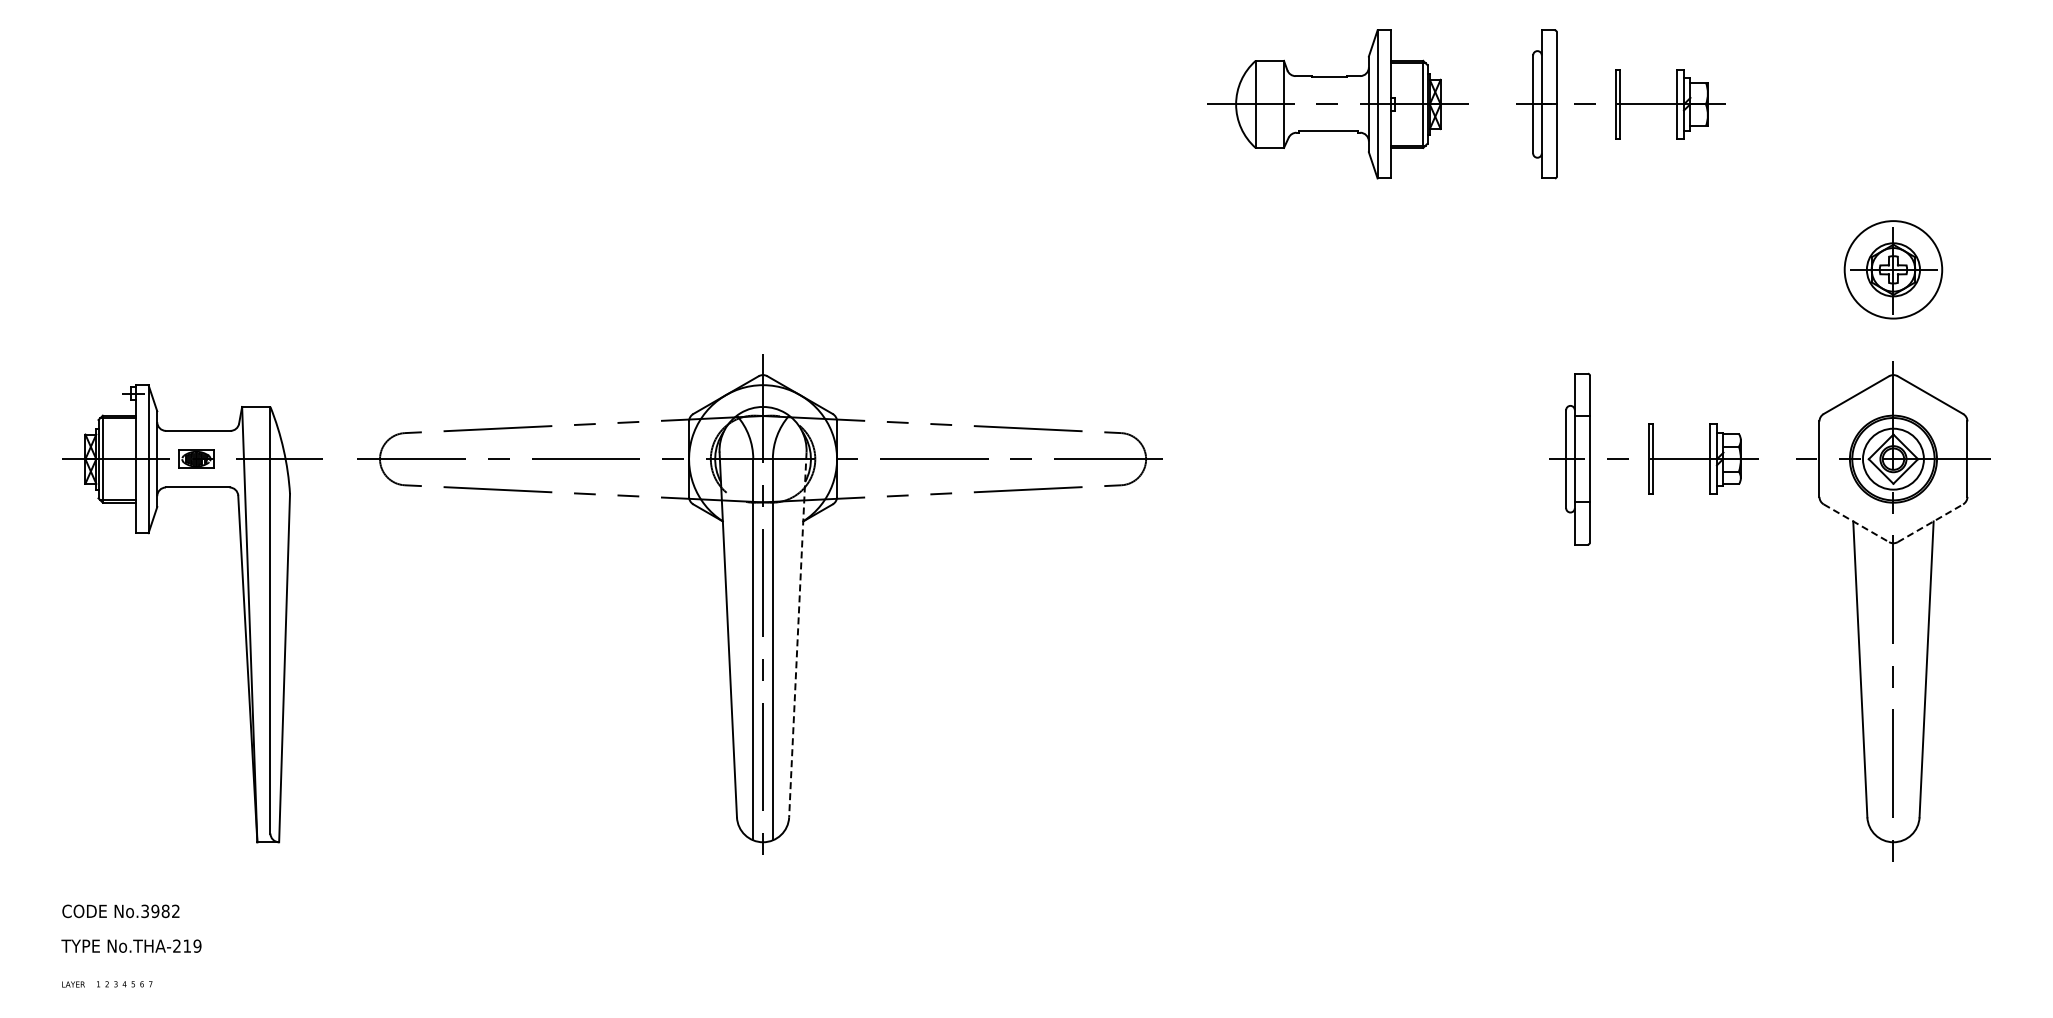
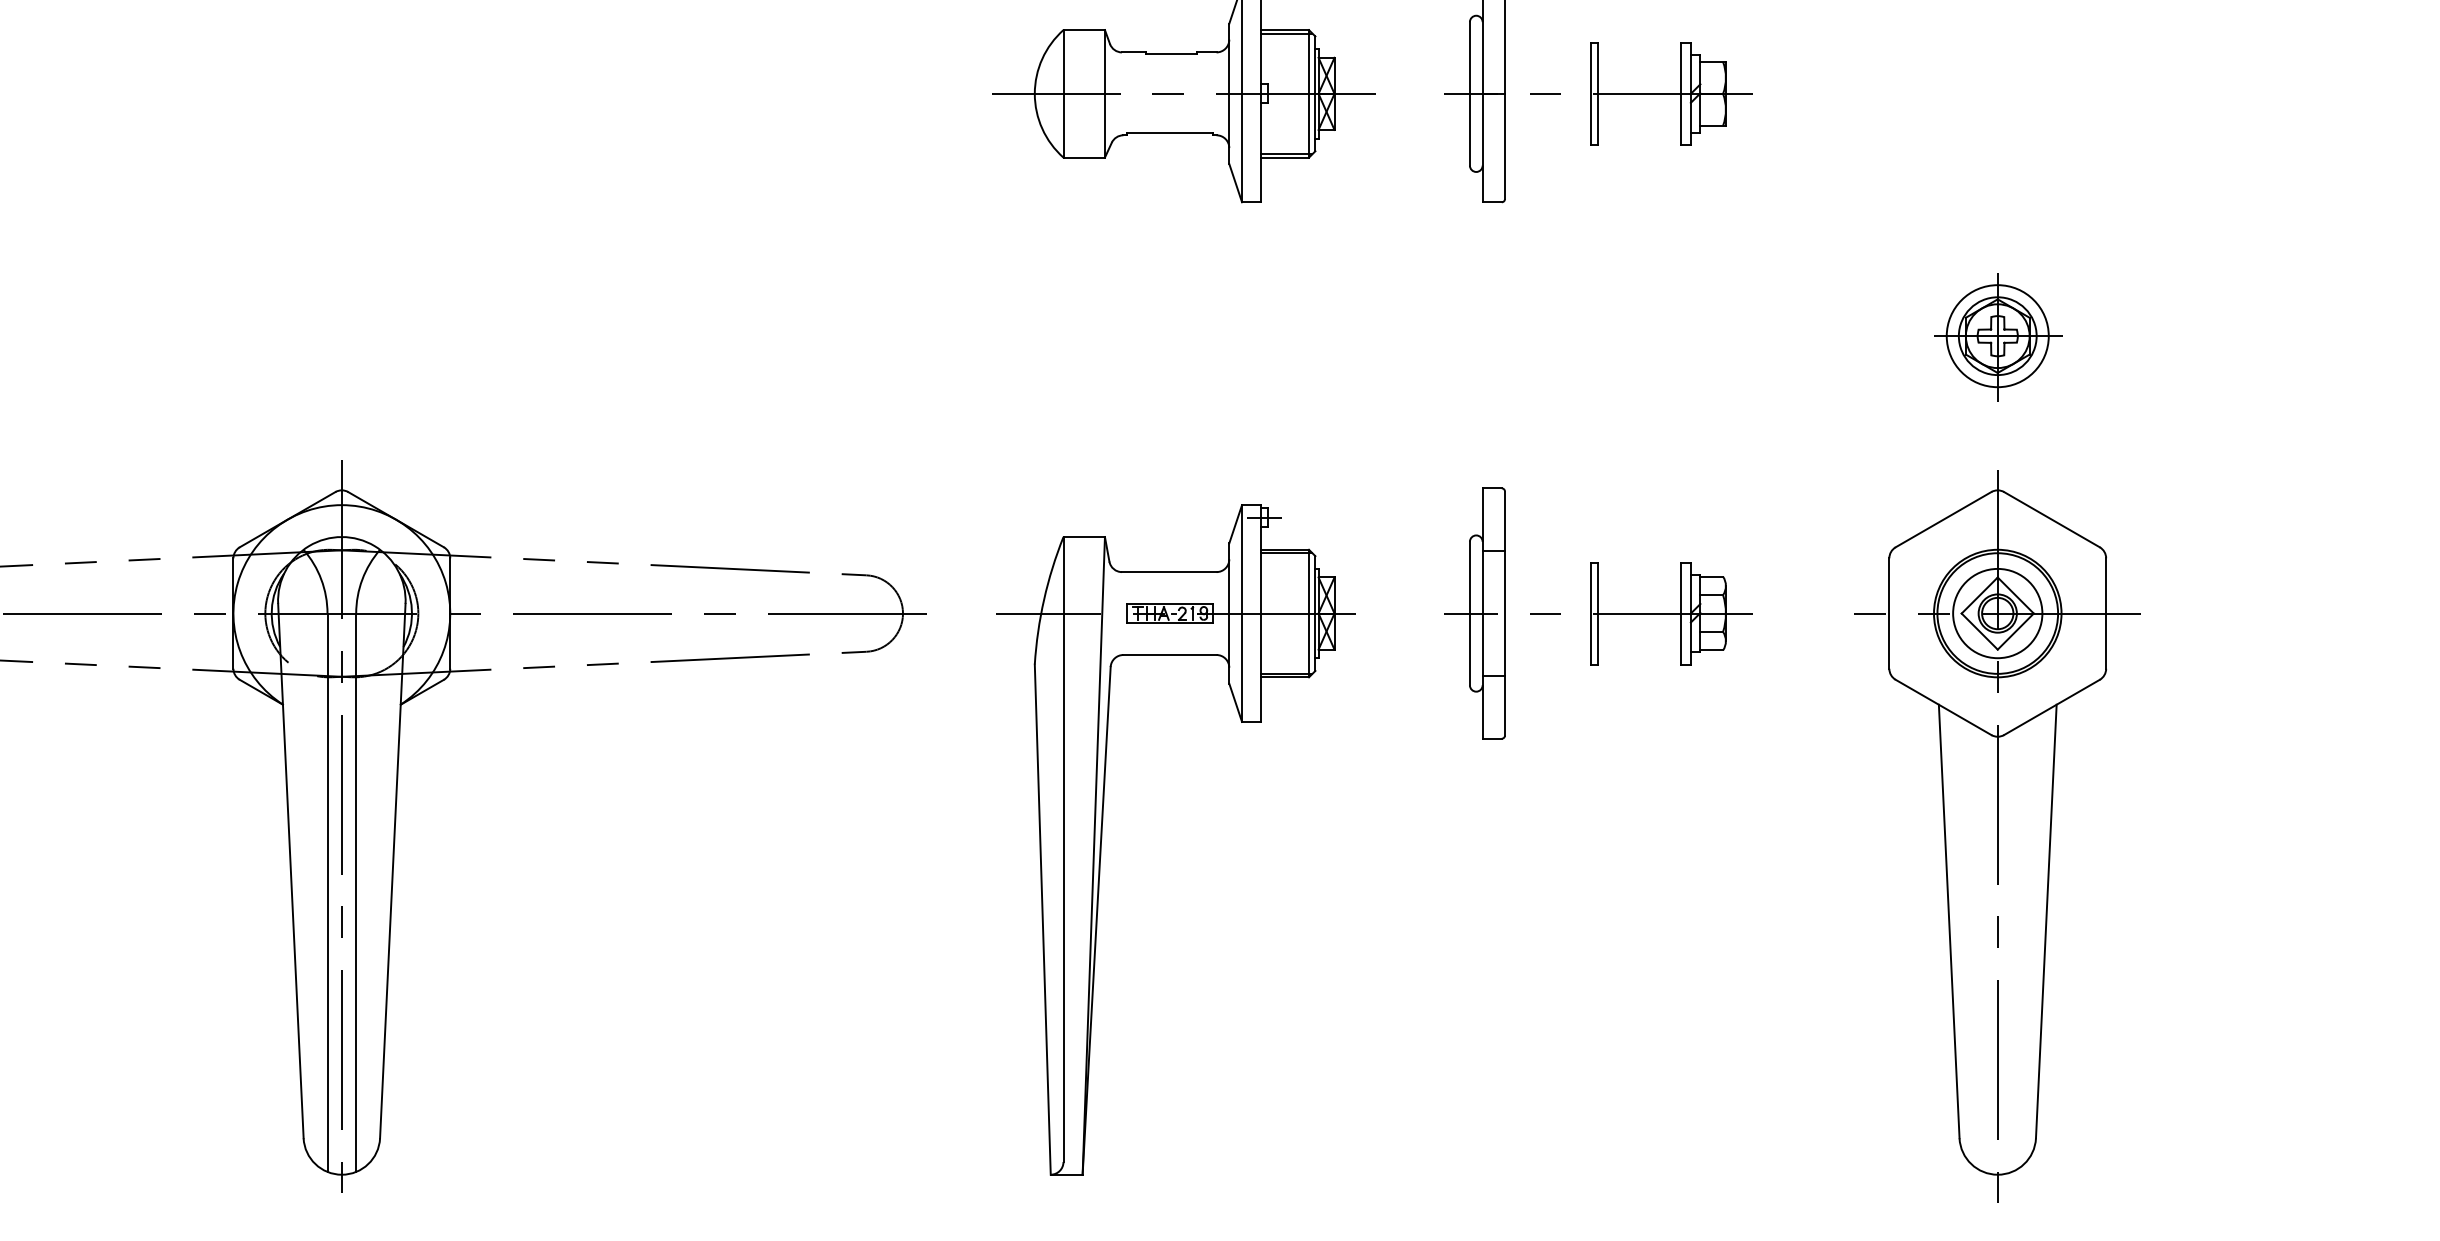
circle: (1893, 269) -> (1997, 335), size x0.71
part: (1653, 458) -> (1597, 612), moved
line: (1856, 523) -> (1943, 707), dashed -> solid
line: (1930, 523) -> (2052, 707), dashed -> solid
part: (1282, 613) -> (1102, 839), added
line: (797, 634) -> (392, 870), dashed -> solid

